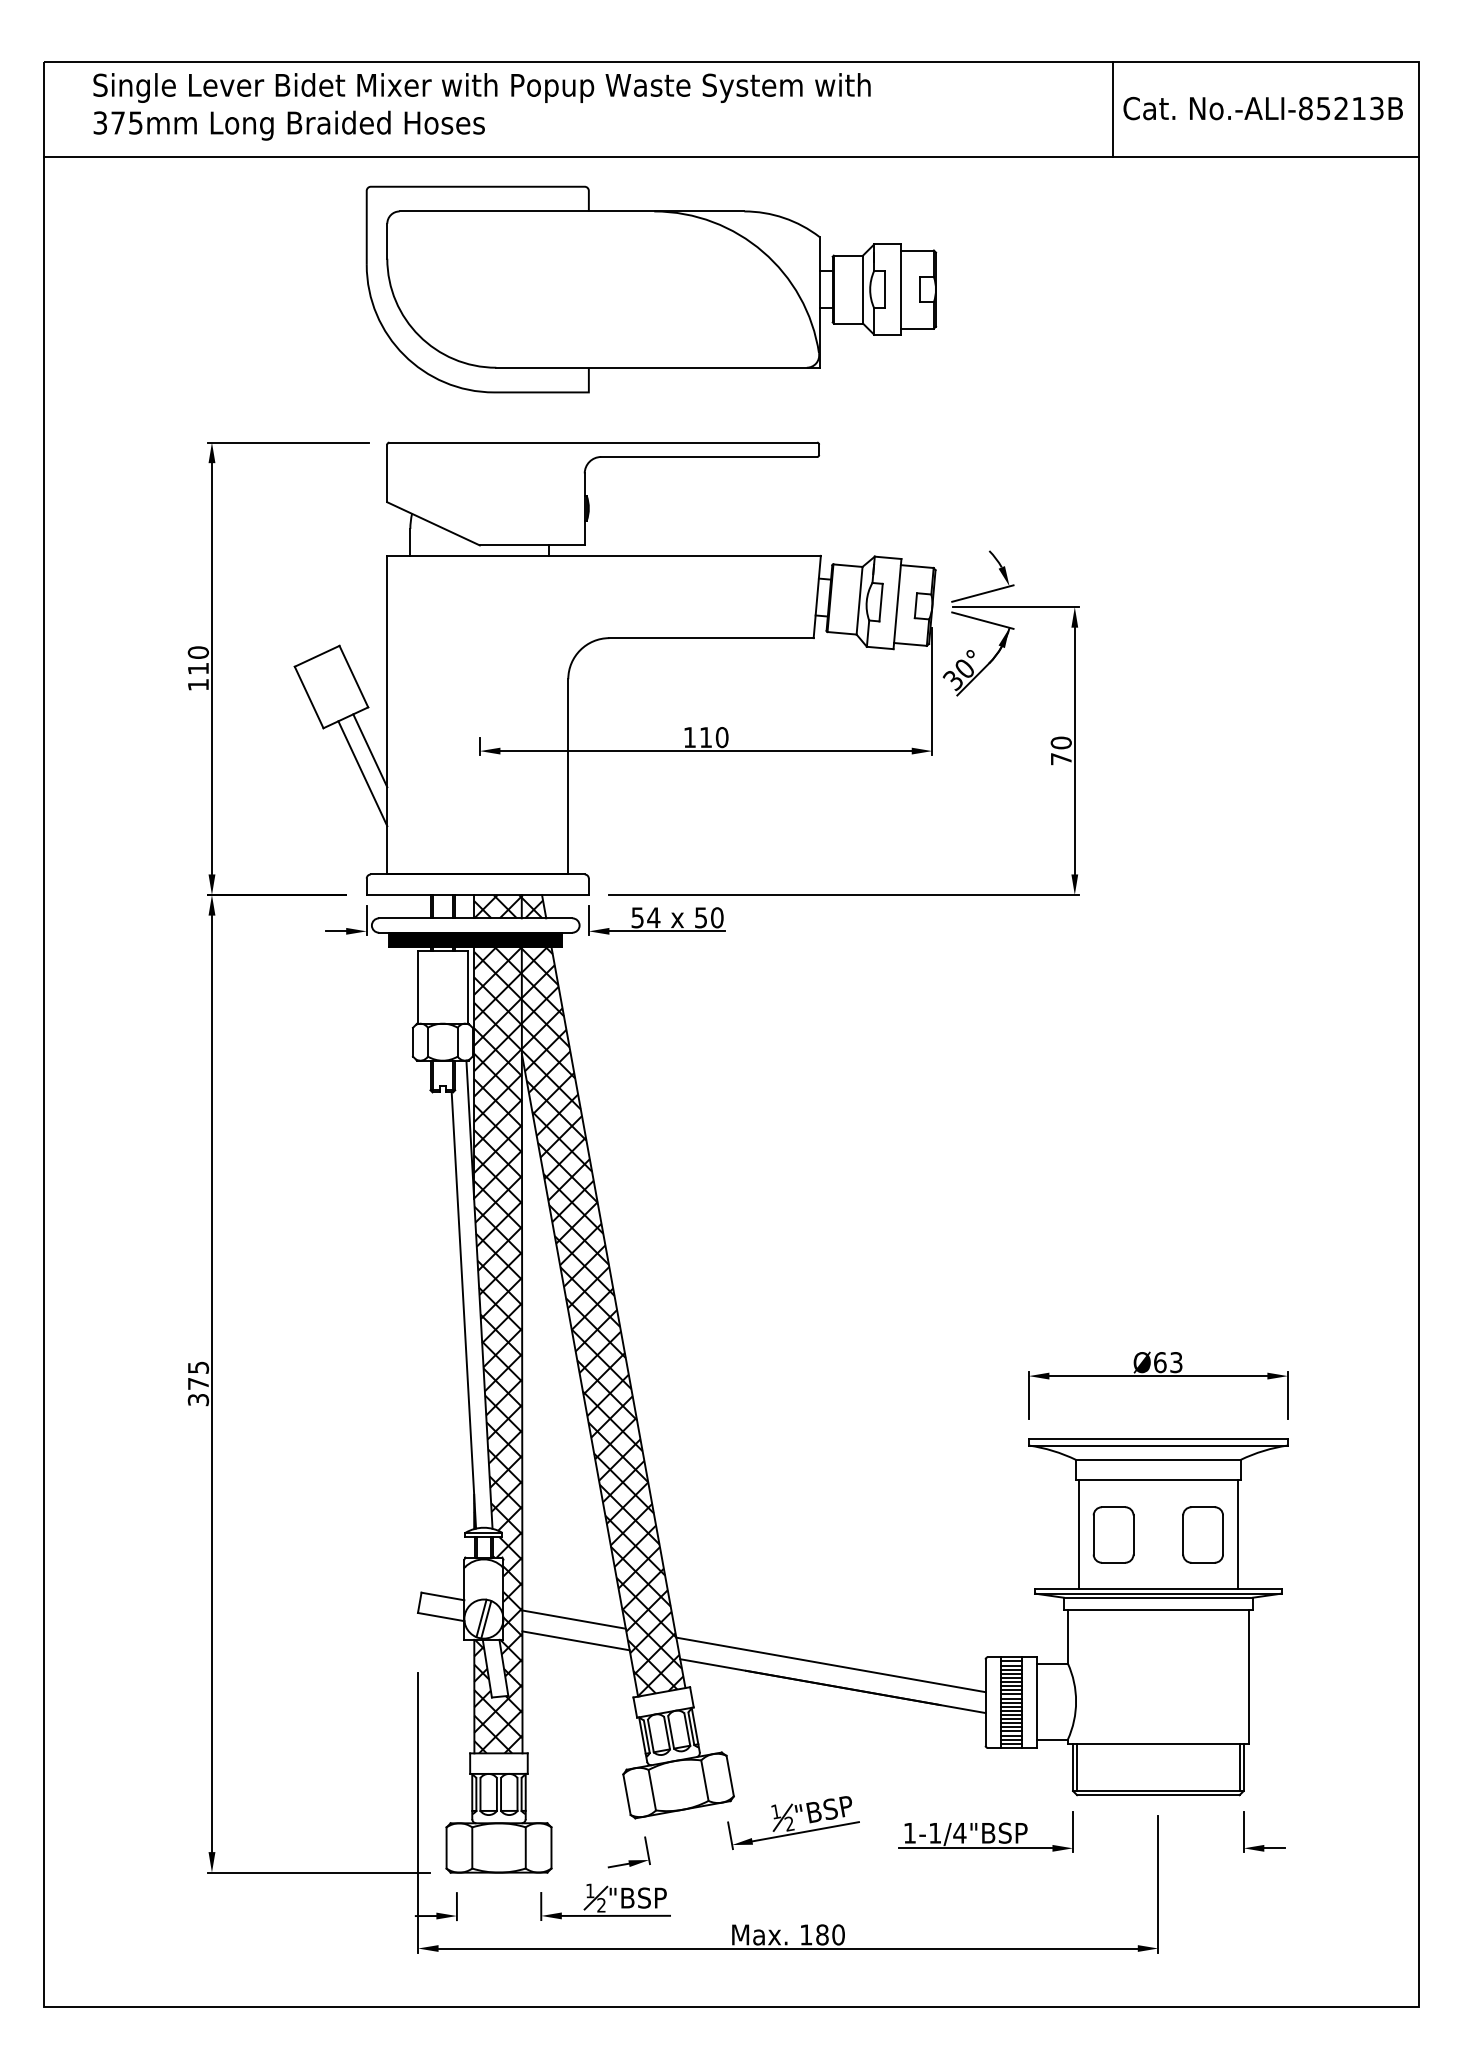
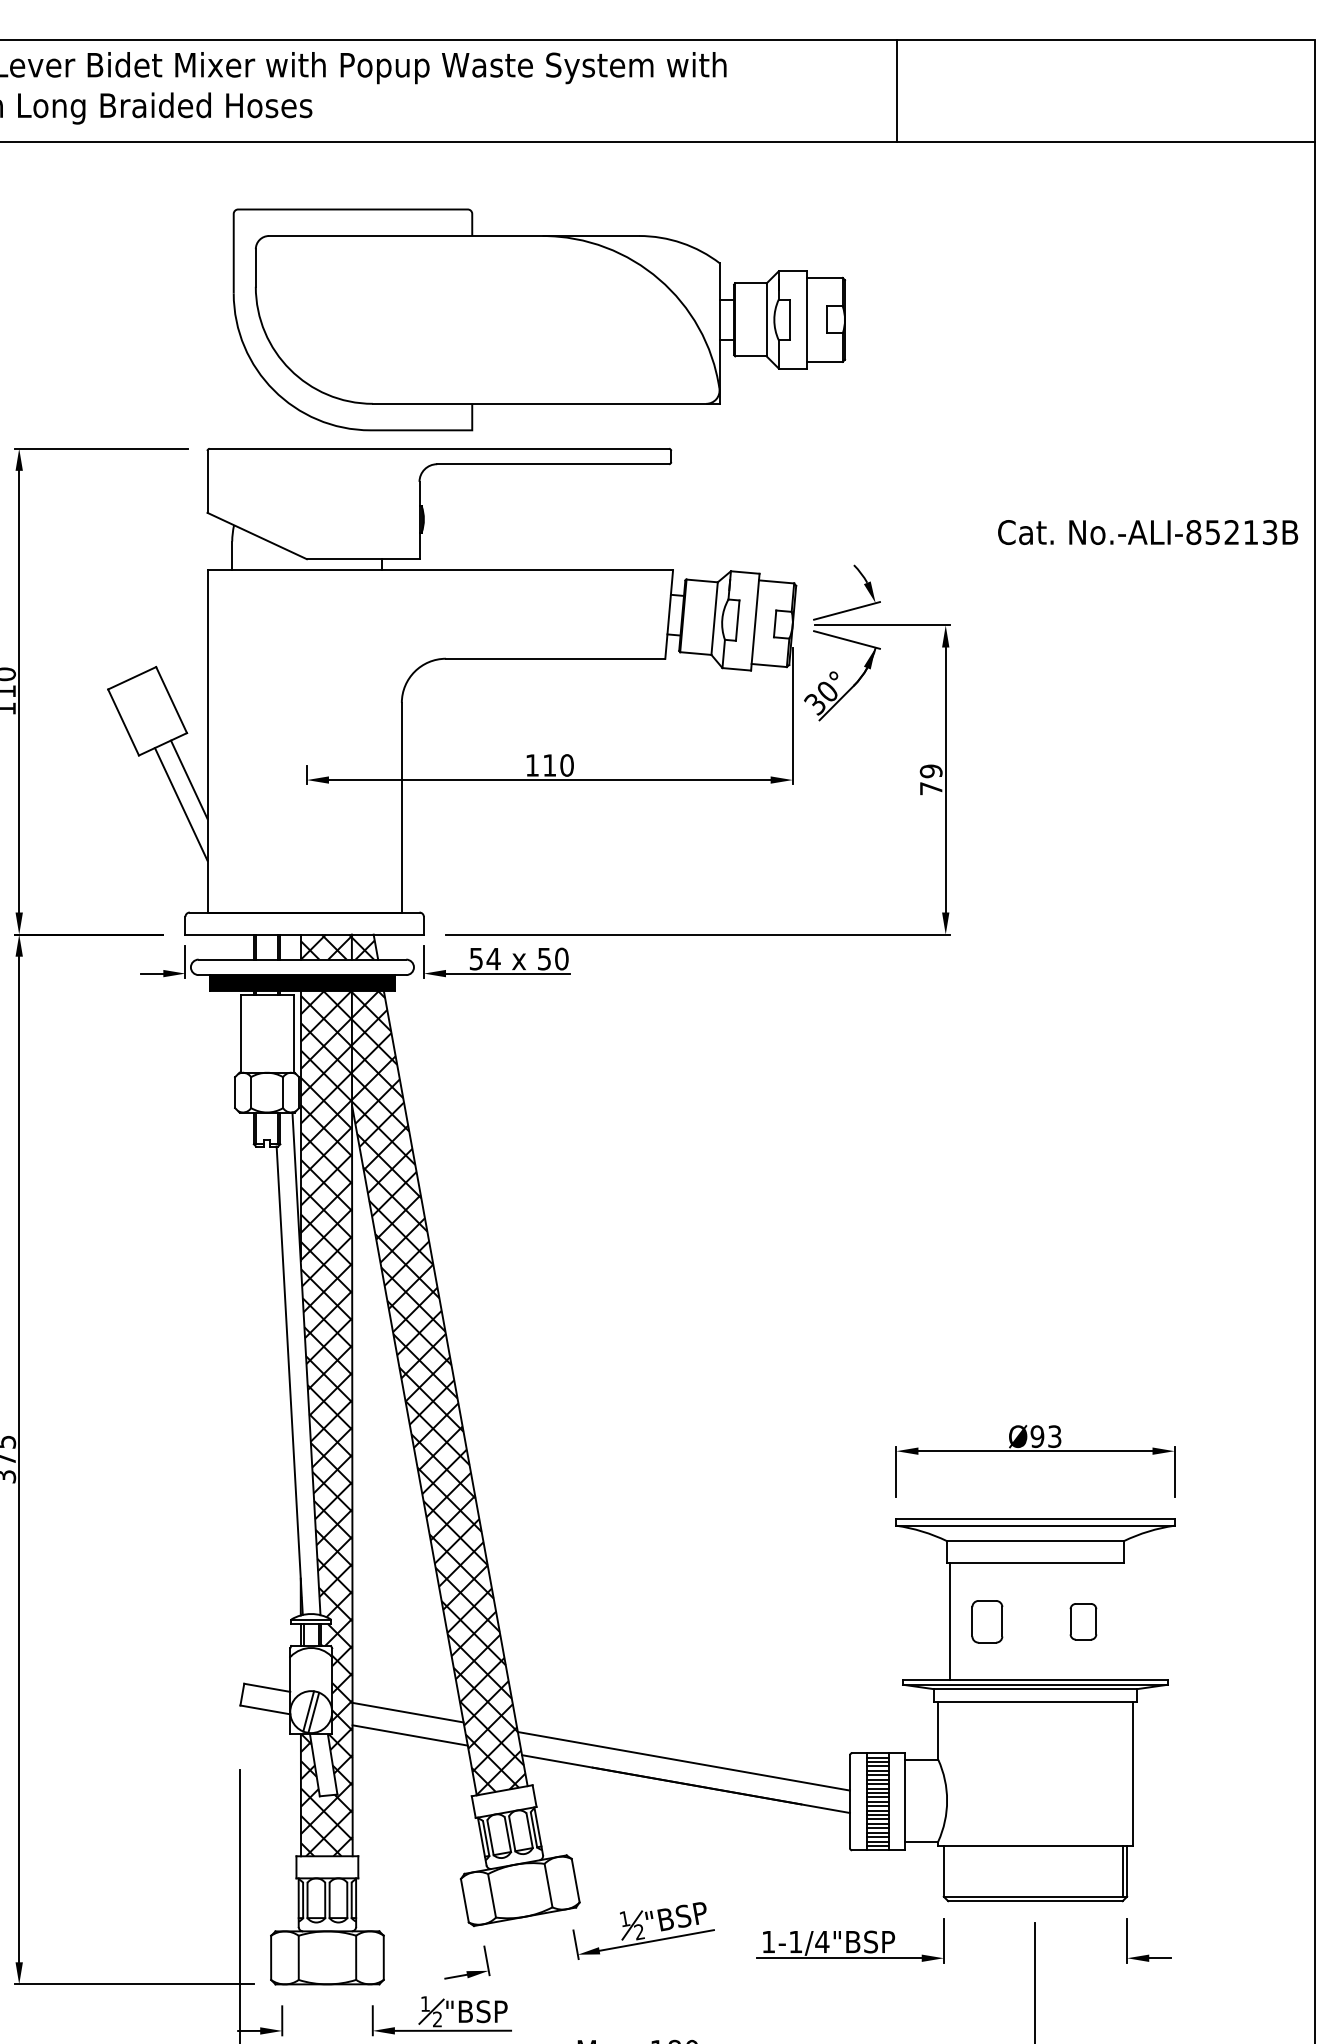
text: (1262, 108) -> (1147, 532), moved
line: (1112, 109) -> (896, 91), moved
part: (651, 289) -> (539, 319), moved
text: (1061, 742) -> (931, 770), 70 -> 79
text: (1159, 1362) -> (1036, 1436), Ø63 -> Ø93
part: (1113, 1534) -> (987, 1621), size x0.7
part: (1202, 1534) -> (1082, 1621), size x0.6
line: (1237, 1534) -> (1120, 1621), removed
line: (1076, 1767) -> (947, 1871), removed

